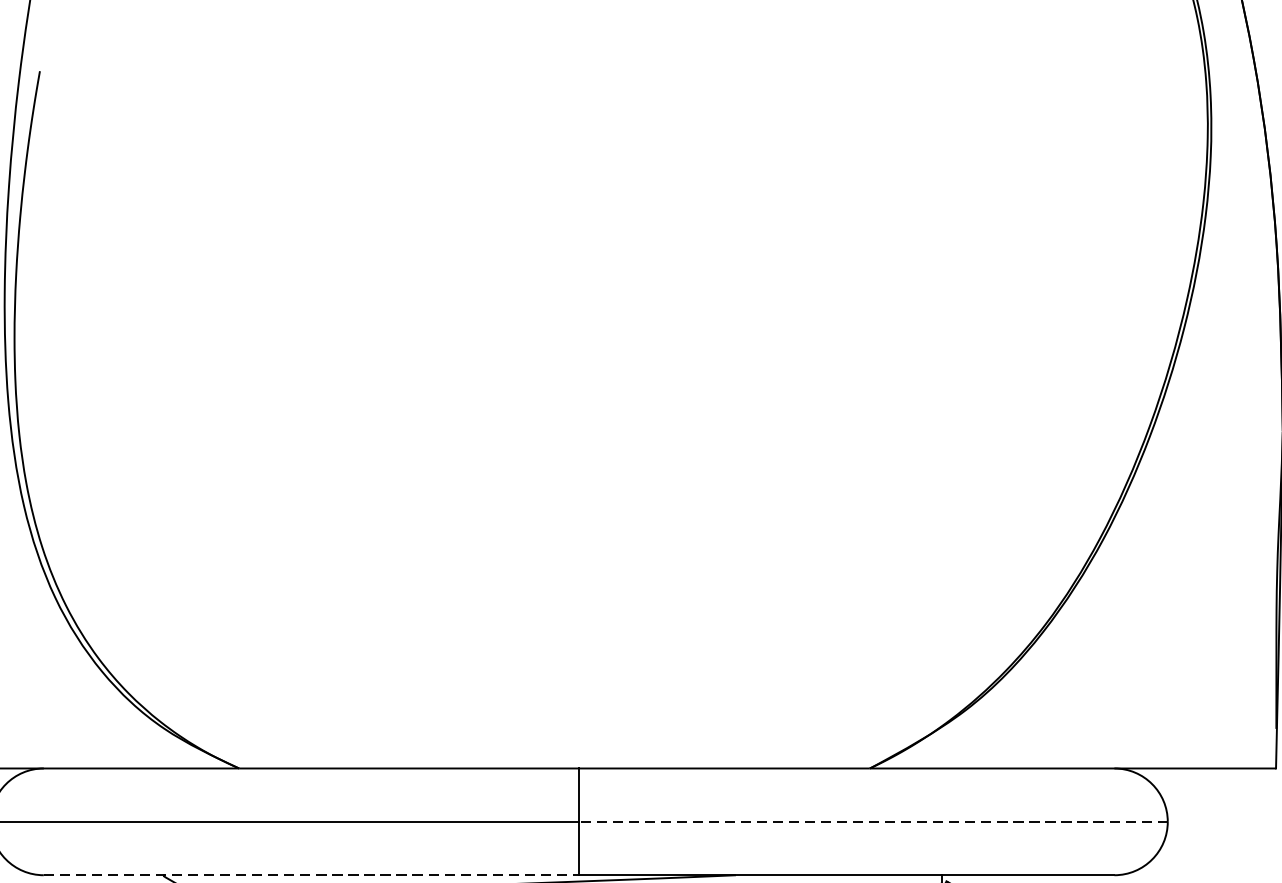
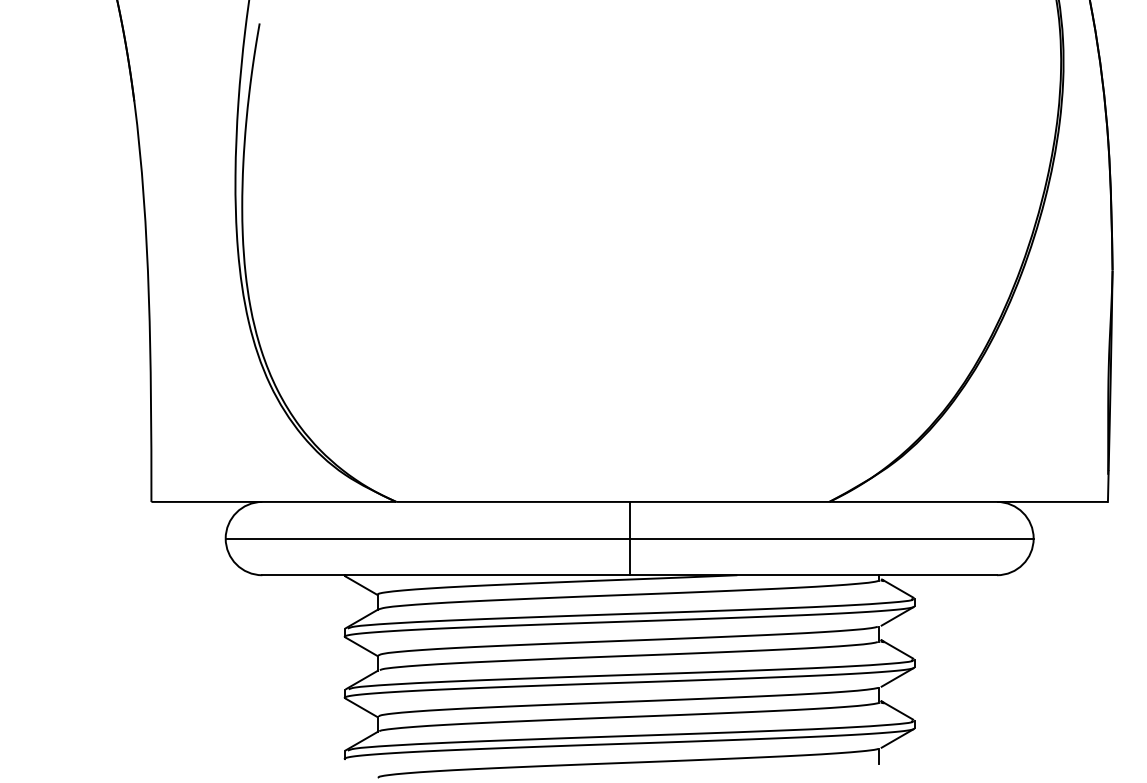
line: (873, 821) -> (831, 538), dashed -> solid
line: (312, 875) -> (446, 575), dashed -> solid

